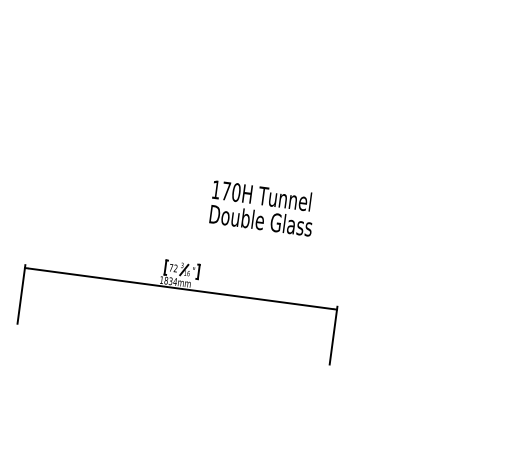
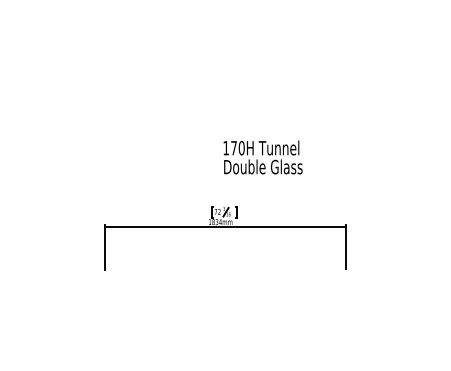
text: (261, 208) -> (262, 157), moved

